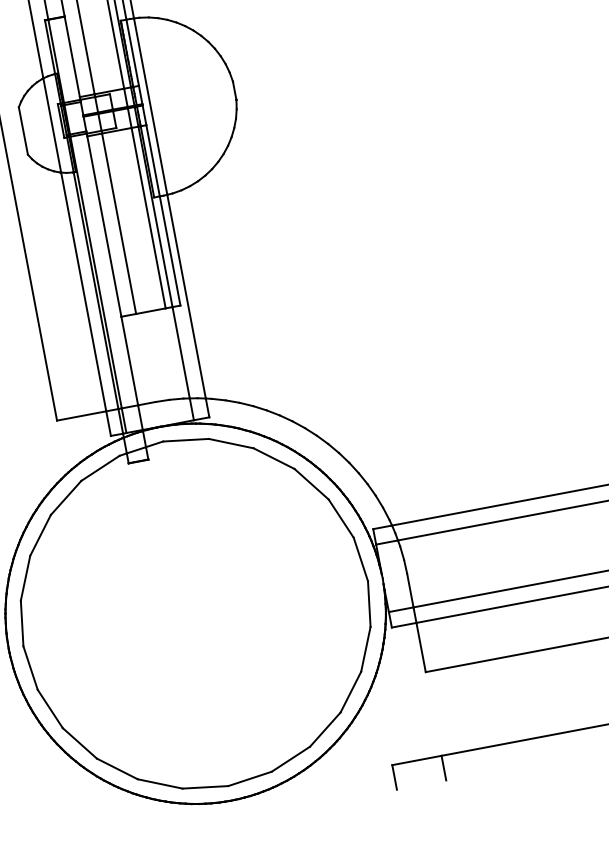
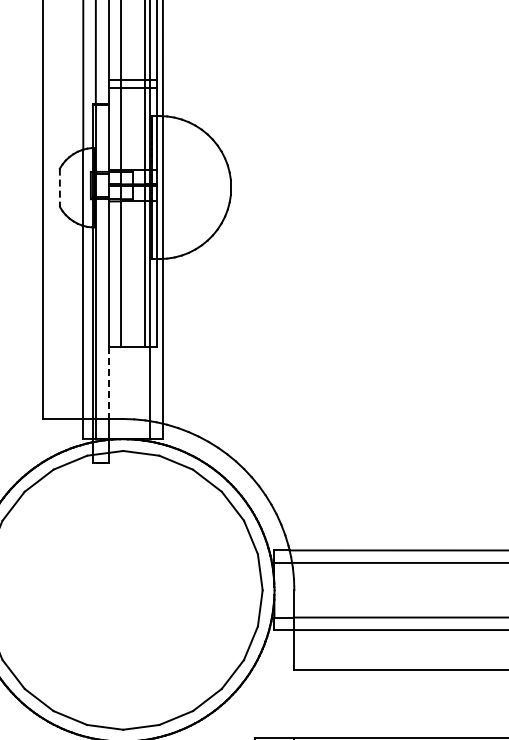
line: (23, 131) -> (59, 188), solid -> dashed
line: (130, 361) -> (109, 383), solid -> dashed

